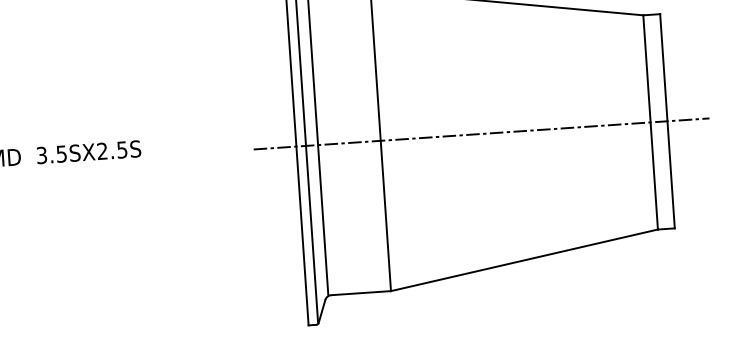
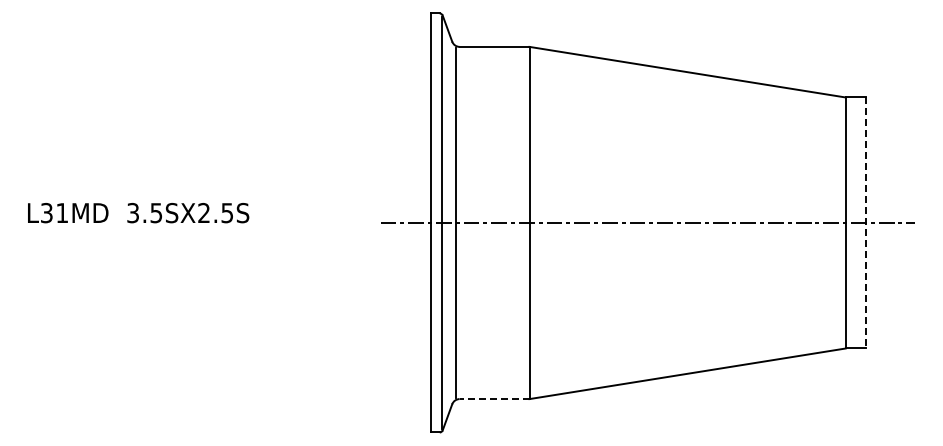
line: (667, 121) -> (865, 223), solid -> dashed
line: (361, 293) -> (494, 399), solid -> dashed

